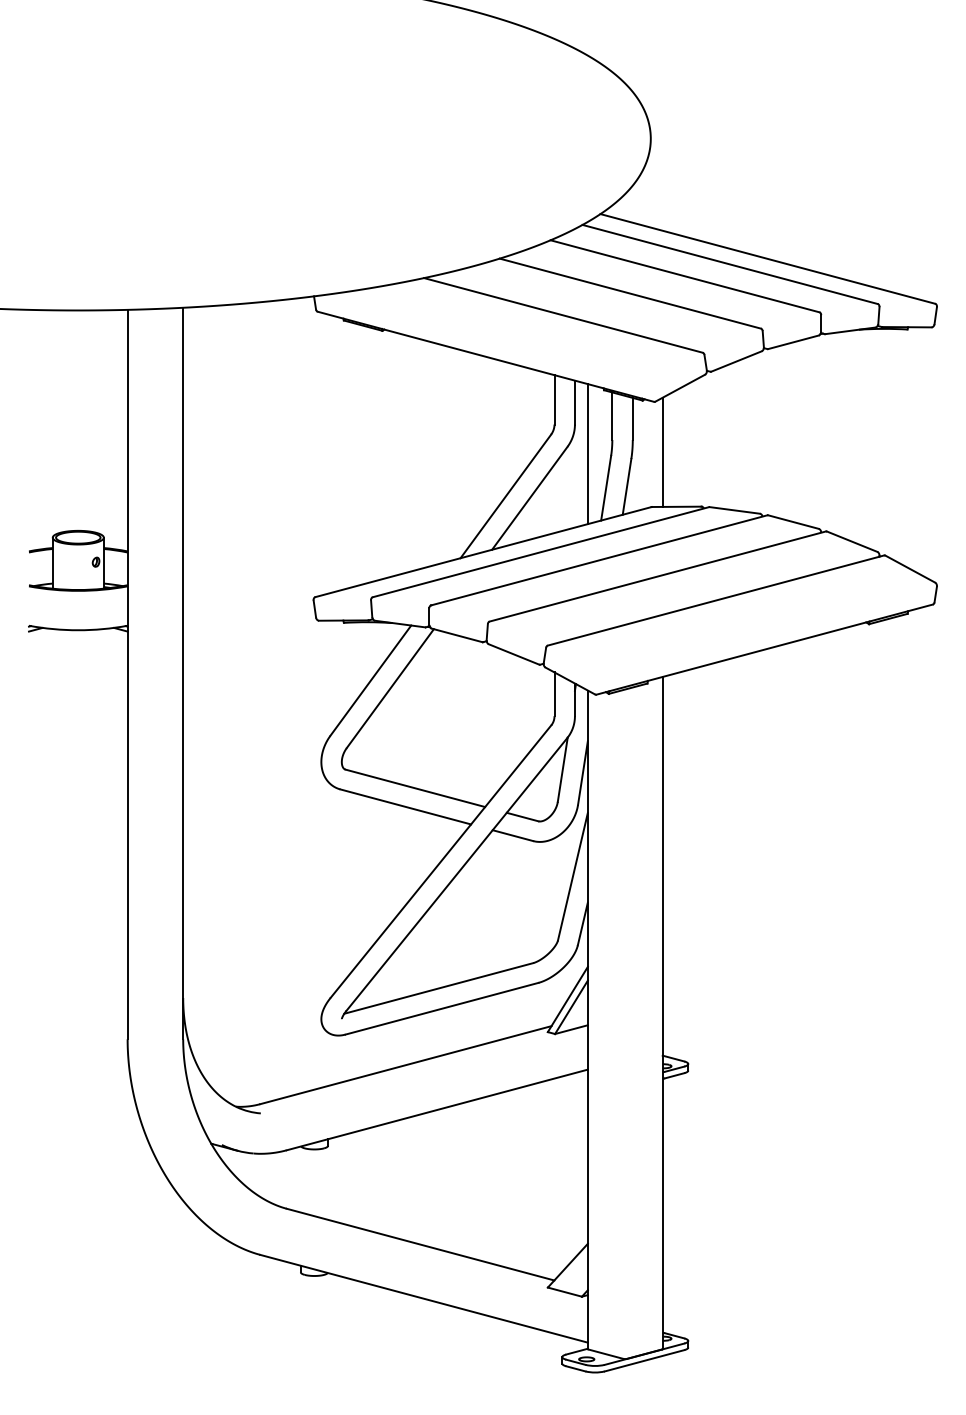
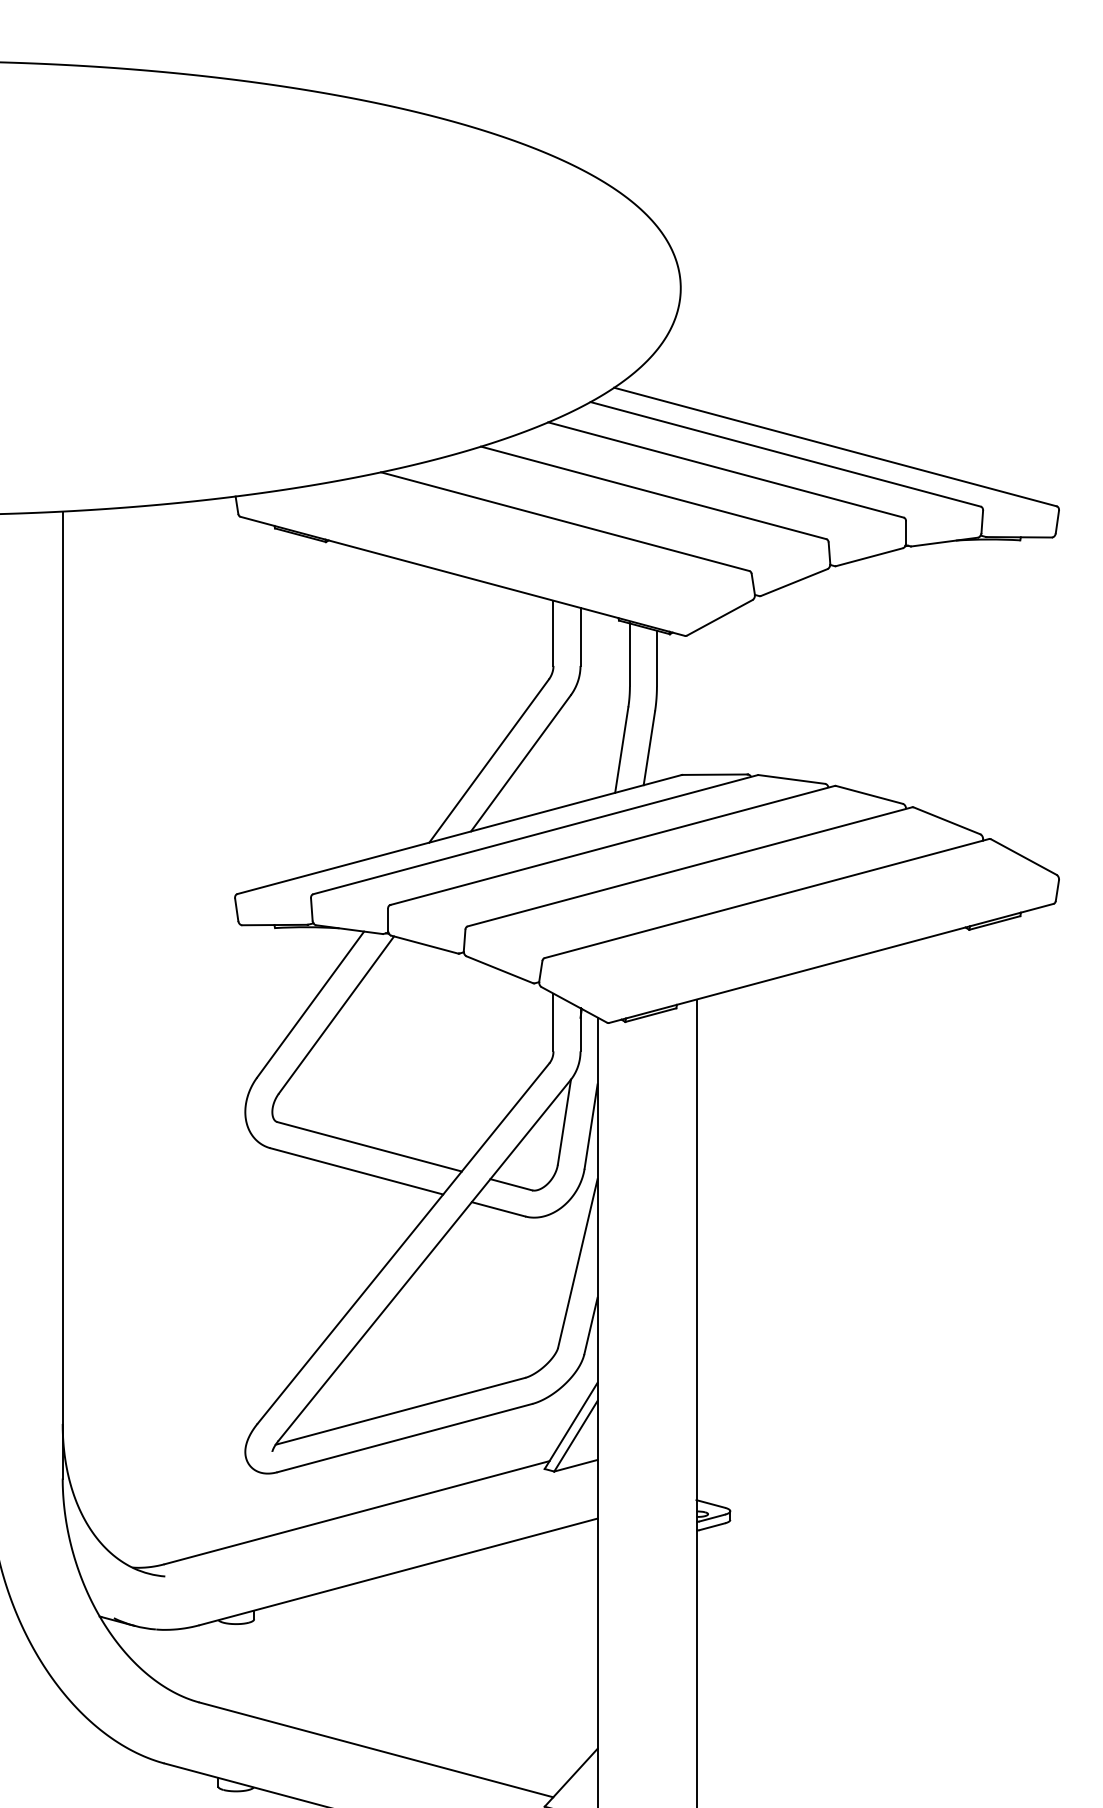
line: (662, 451) -> (696, 701), removed
line: (587, 454) -> (597, 705), removed

